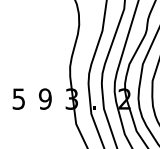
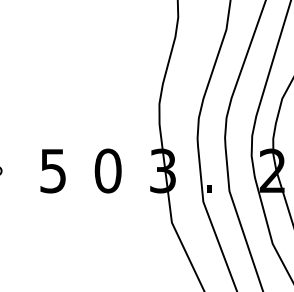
text: (44, 98) -> (106, 169), 9 -> 0

